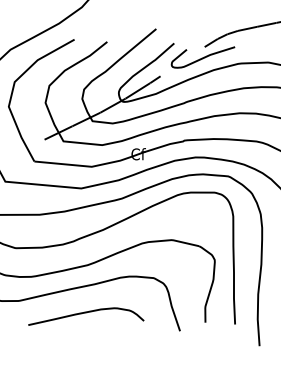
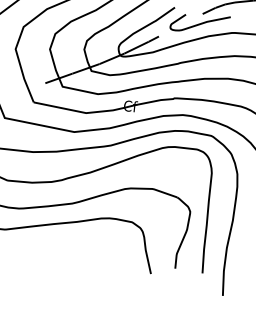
curve: (86, 313) -> (66, 248), removed

